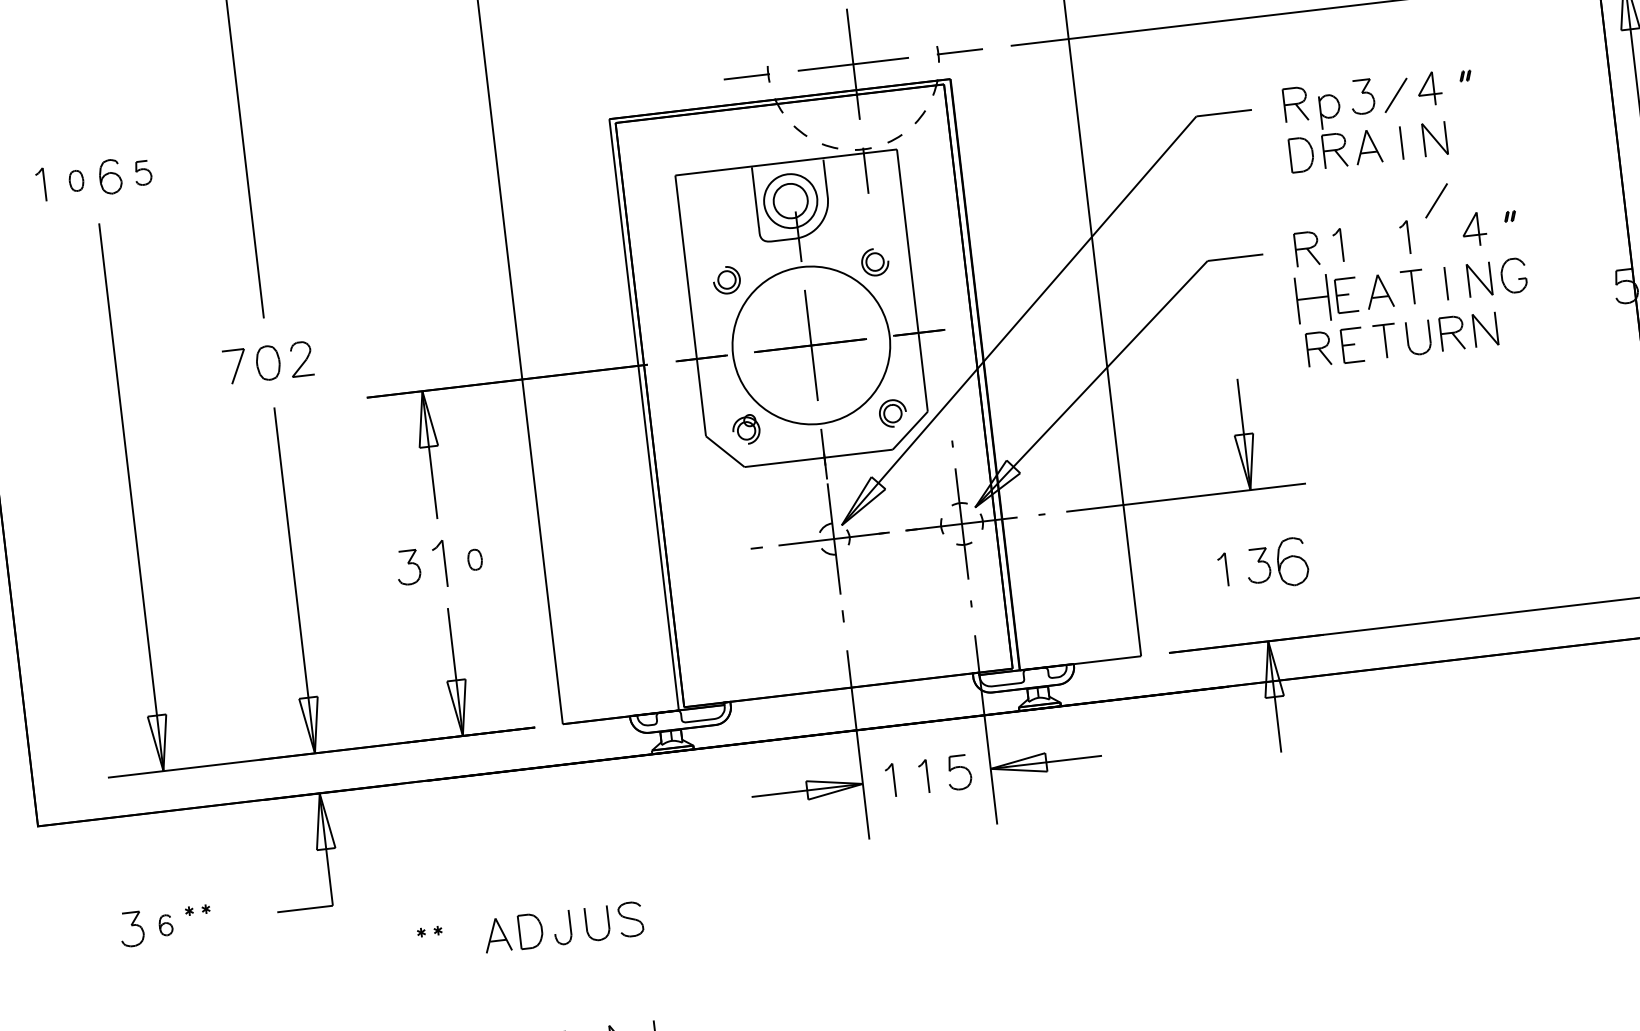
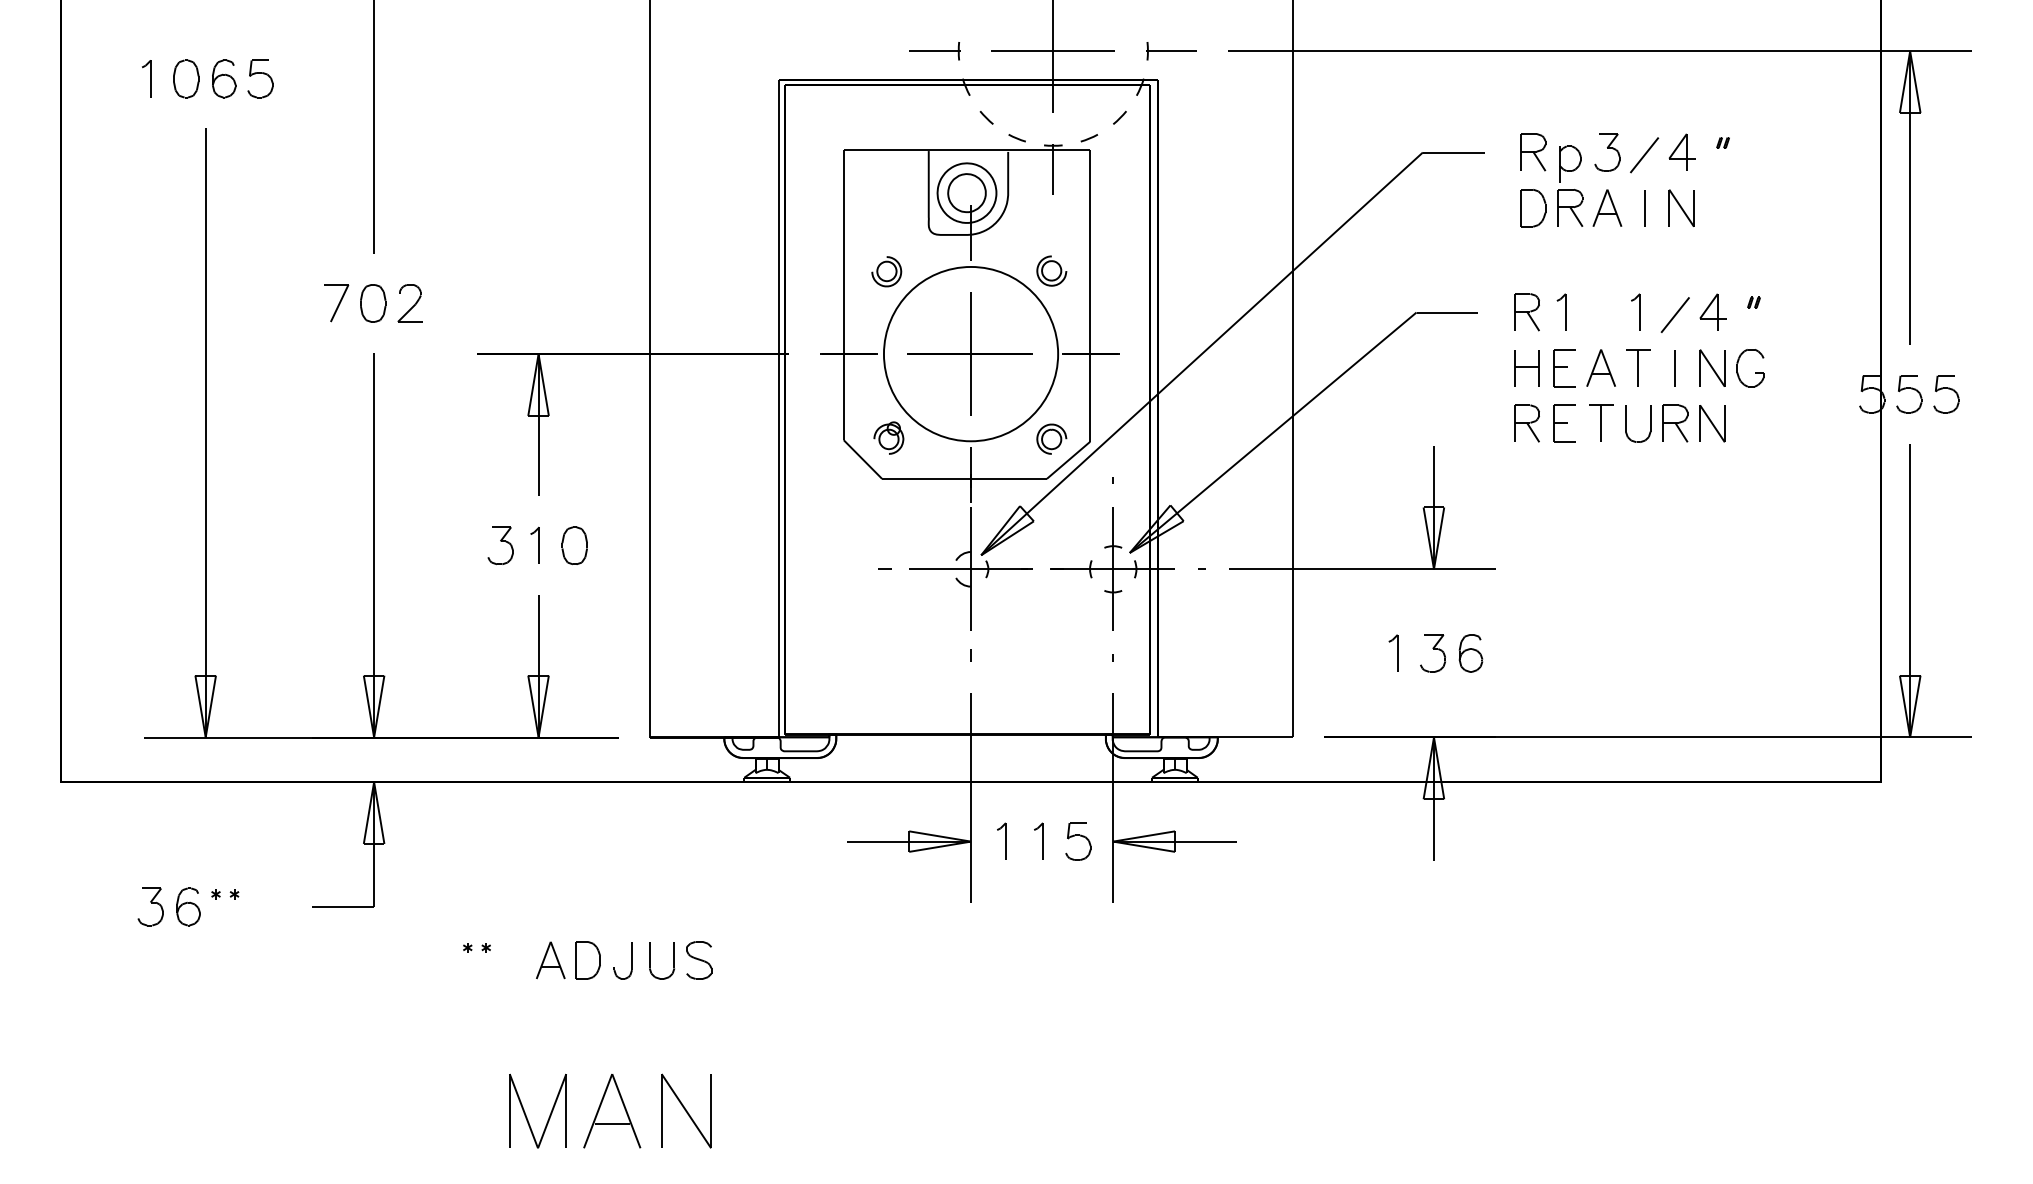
part: (143, 172) -> (260, 78), size x1.43
part: (76, 180) -> (186, 78), size x1.67
line: (1435, 200) -> (1674, 314), moved
part: (1312, 299) -> (1526, 368), size x0.71
part: (474, 559) -> (574, 545), size x1.67
part: (1292, 561) -> (1470, 653), size x0.71
part: (438, 562) -> (534, 544), size x0.71
part: (165, 924) -> (188, 906), size x1.67

